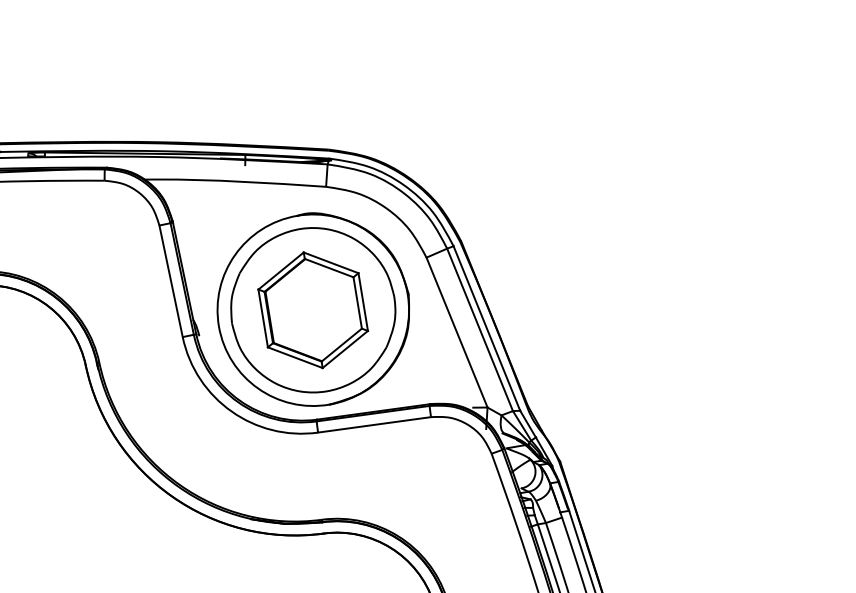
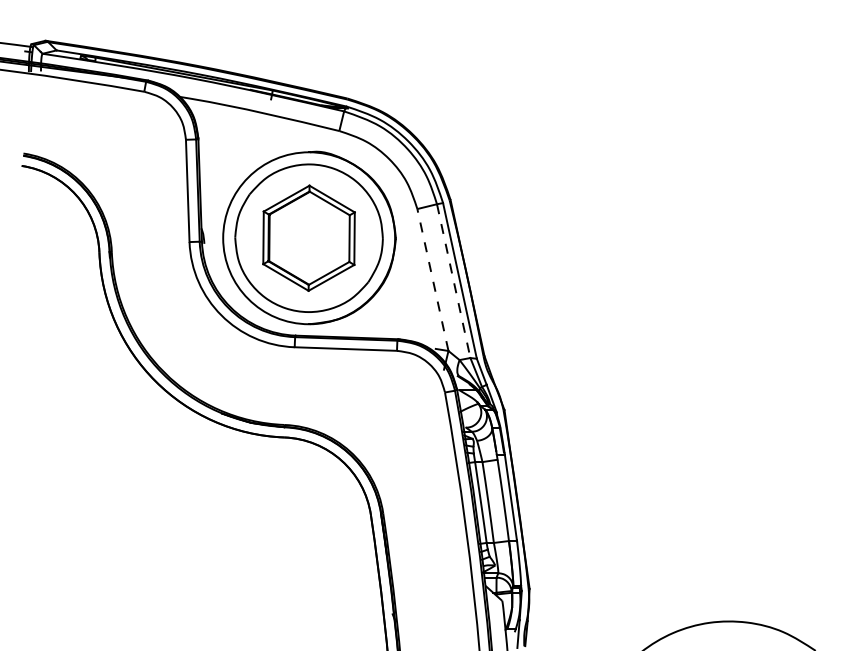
line: (479, 330) -> (453, 281), solid -> dashed
line: (456, 333) -> (432, 280), solid -> dashed

